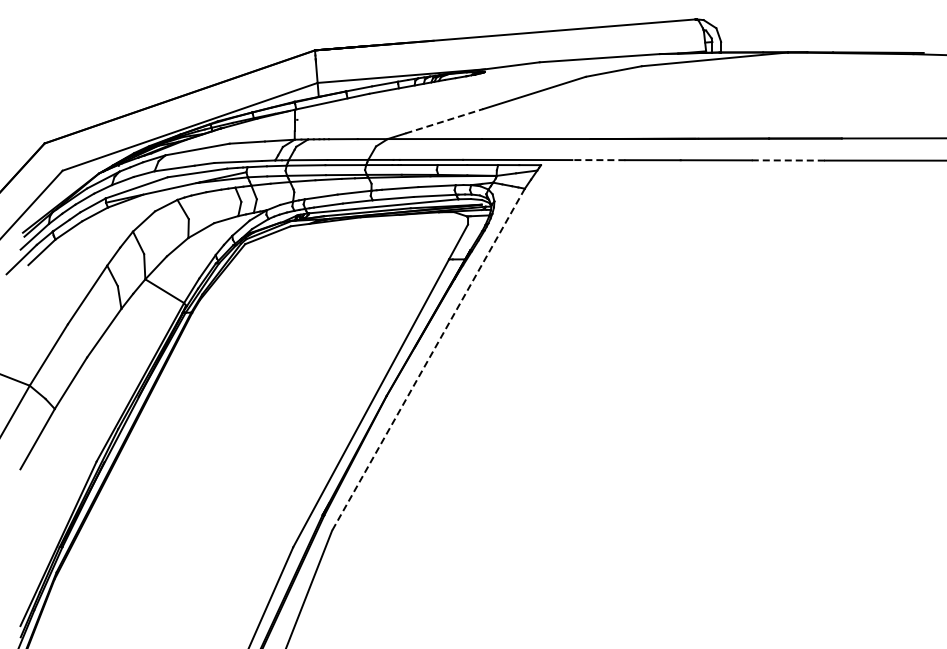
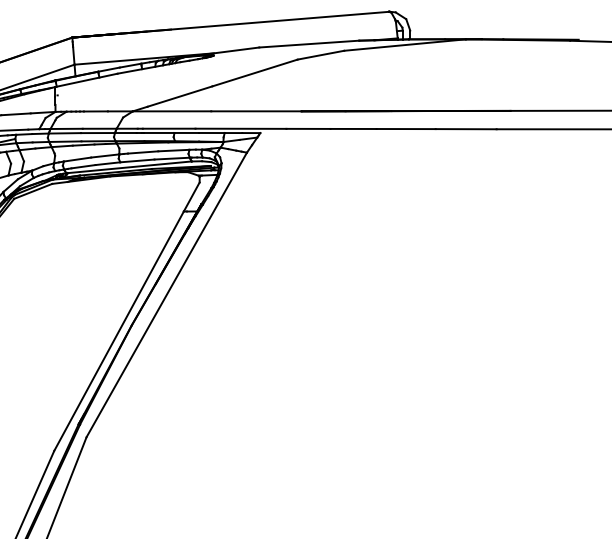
line: (444, 121) -> (180, 96), dashed -> solid
line: (598, 160) -> (308, 129), dashed -> solid
line: (788, 160) -> (466, 129), dashed -> solid
line: (428, 360) -> (166, 295), dashed -> solid

